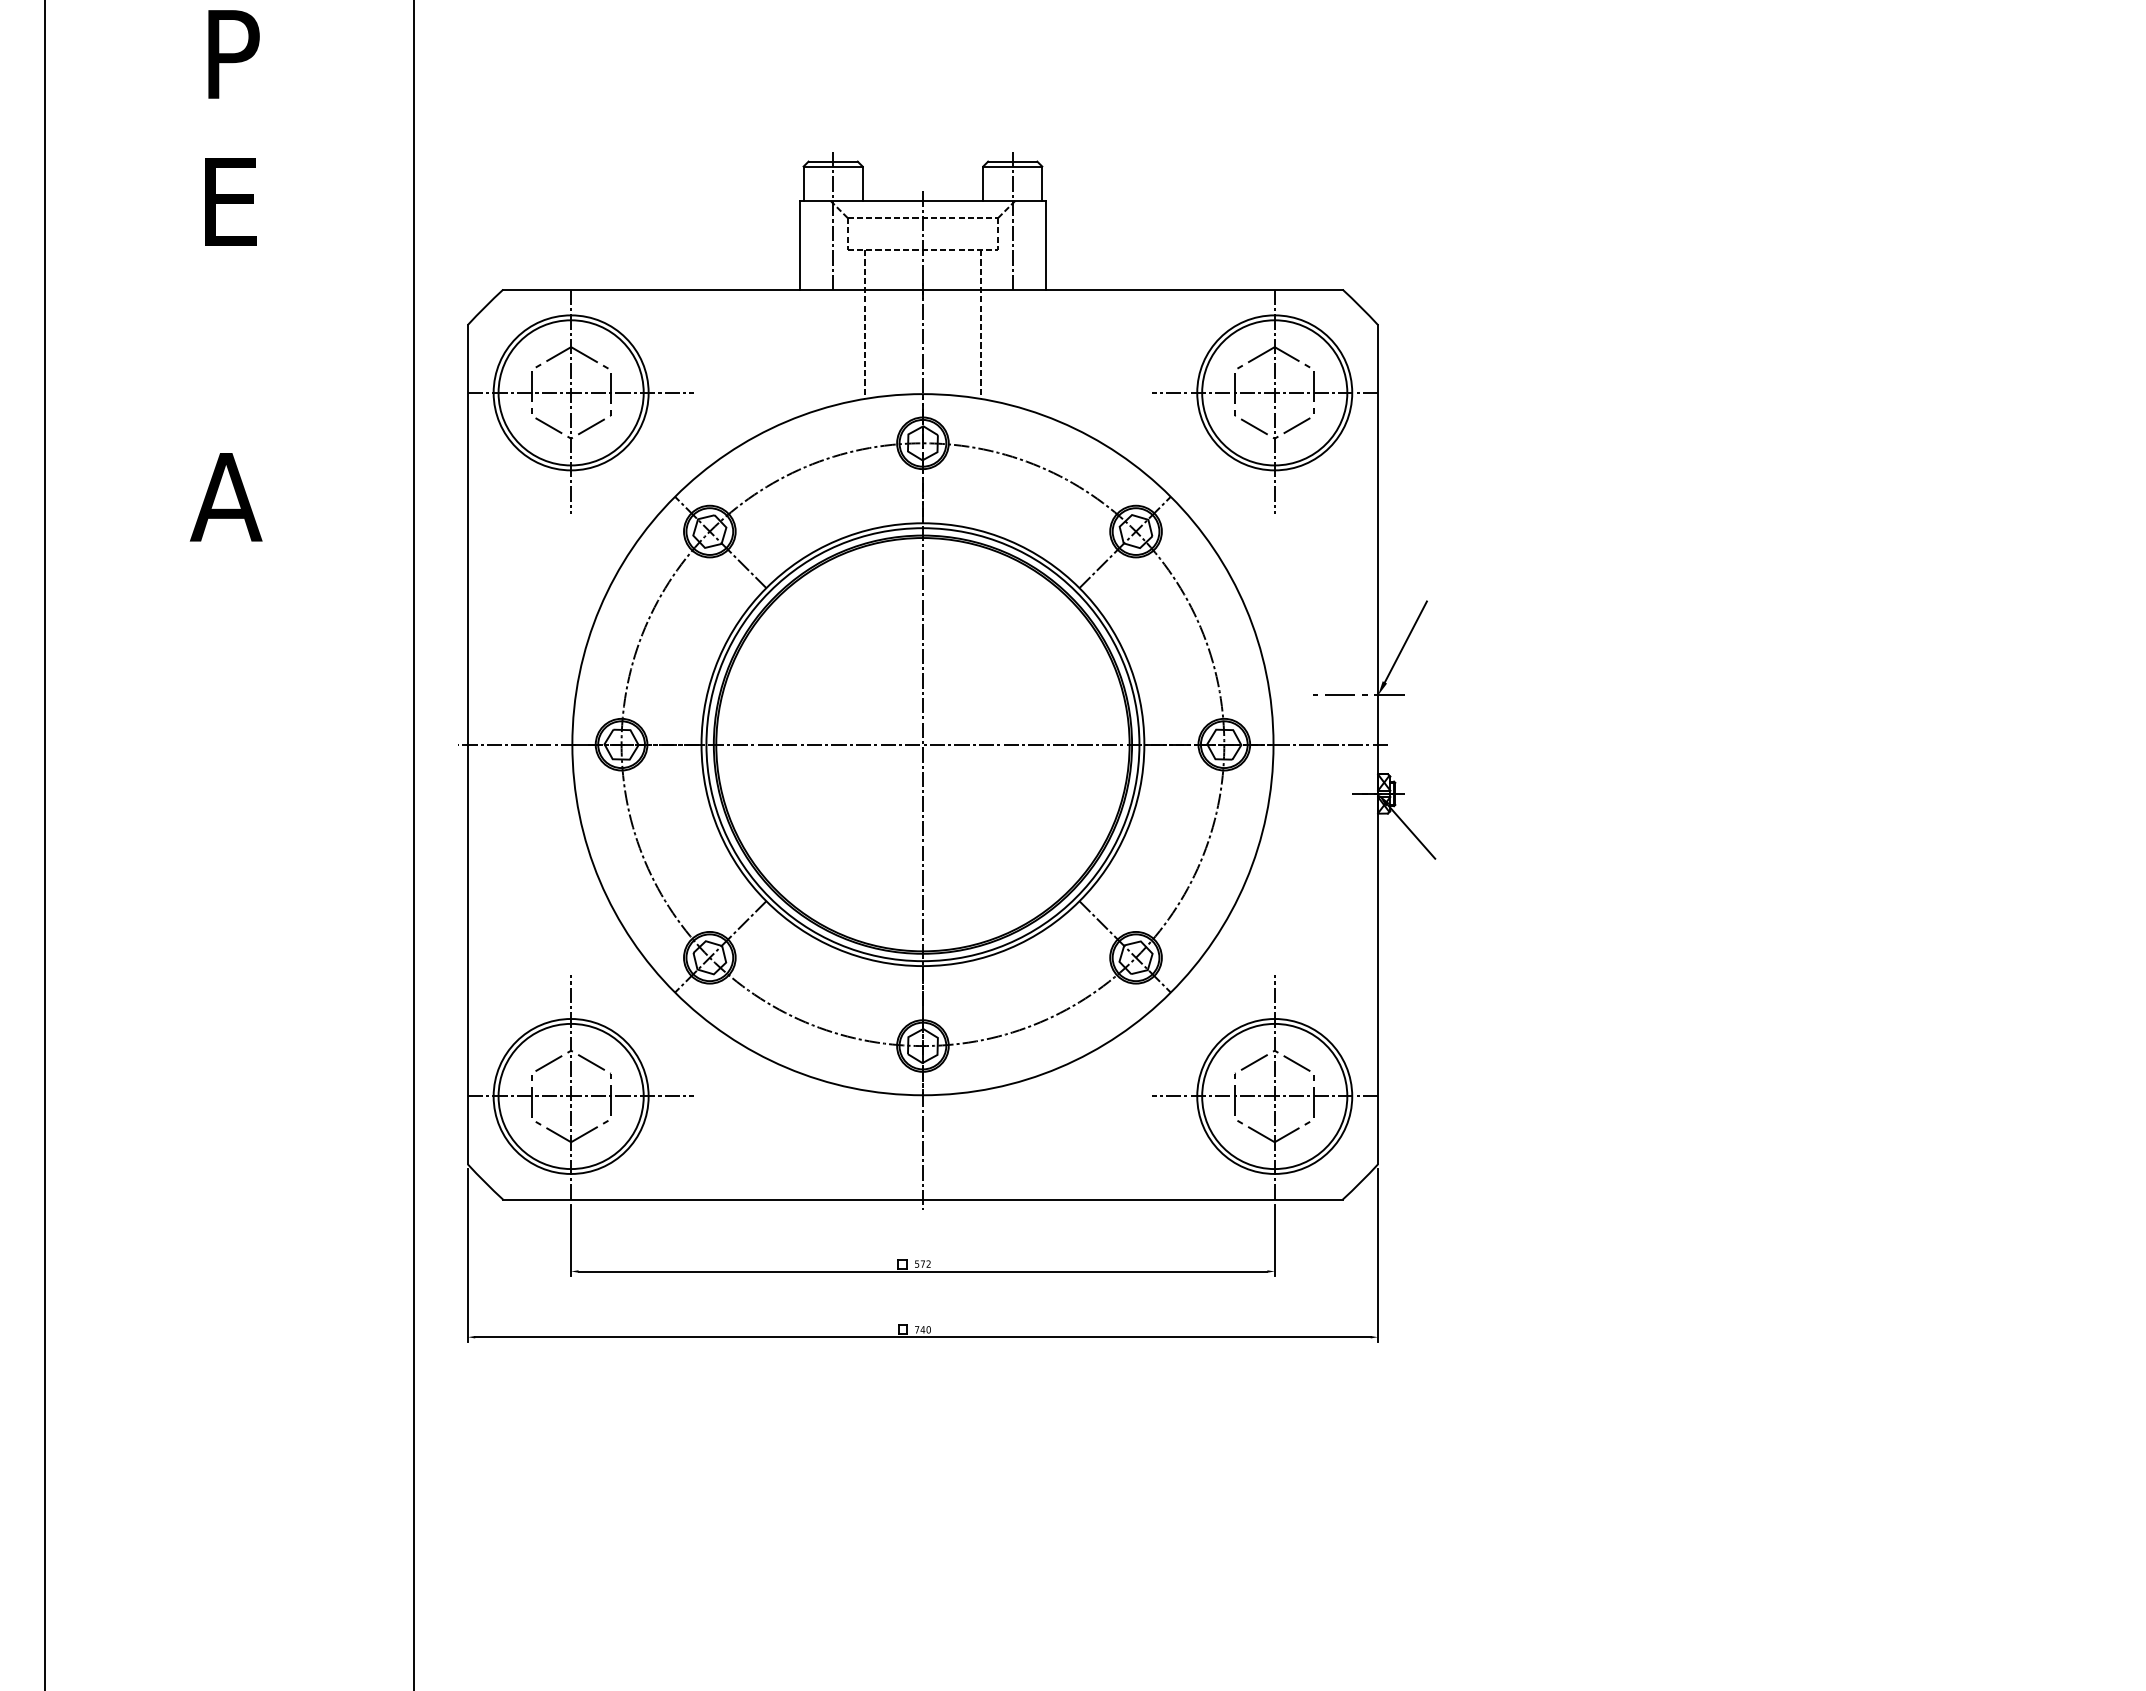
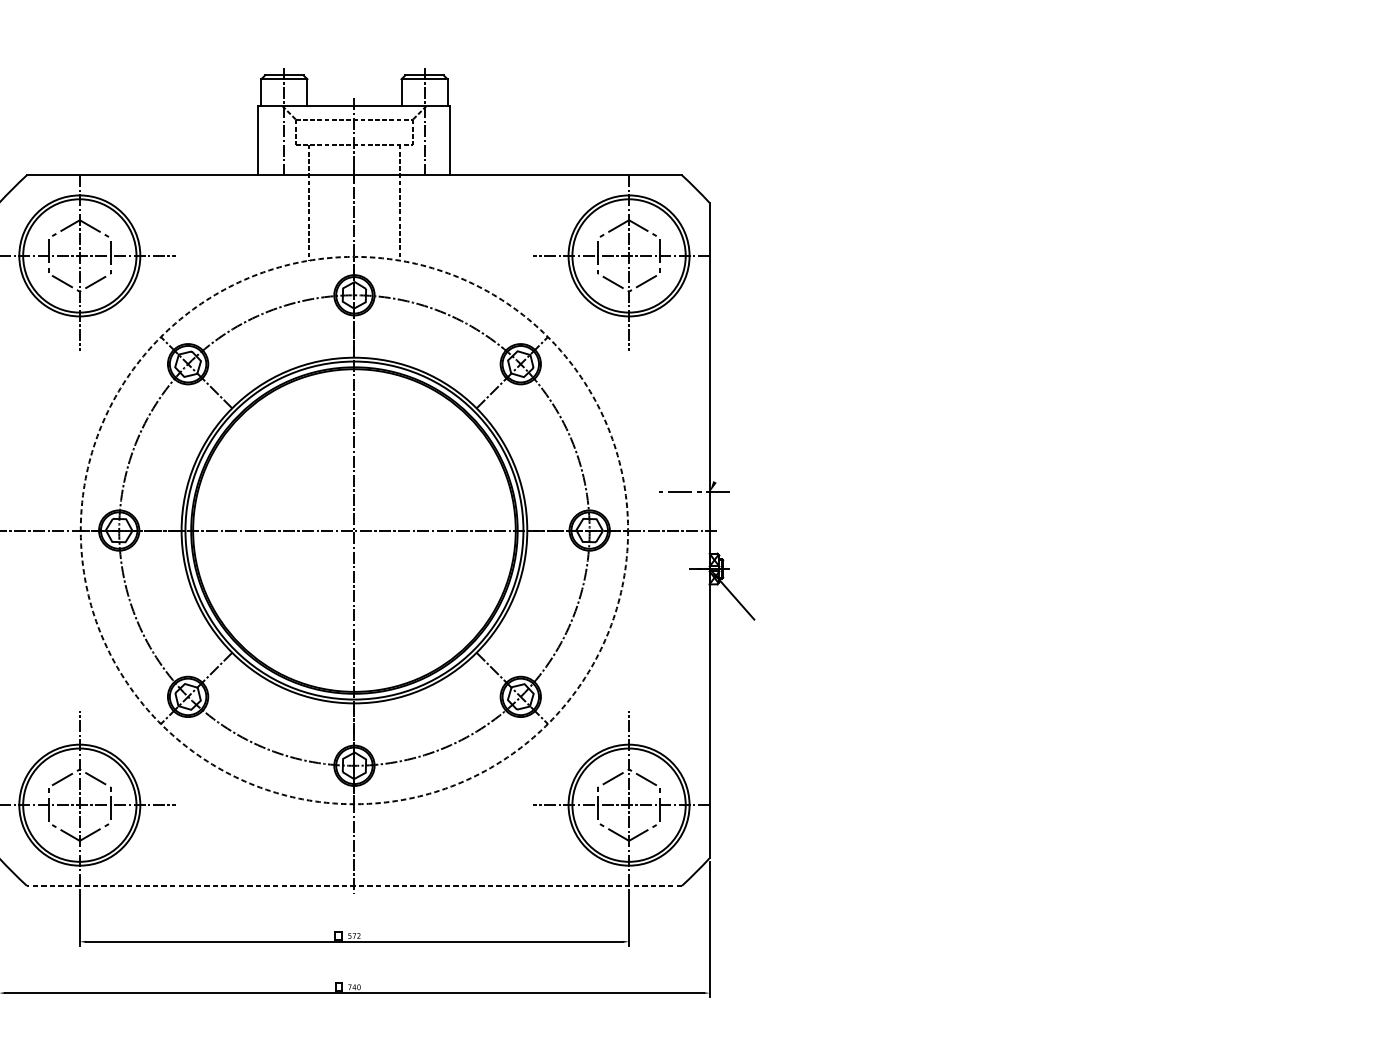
line: (1405, 641) -> (731, 450), removed
circle: (922, 744) -> (354, 530), solid -> dashed
line: (922, 1199) -> (354, 885), solid -> dashed

